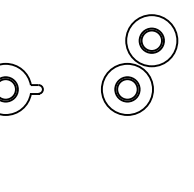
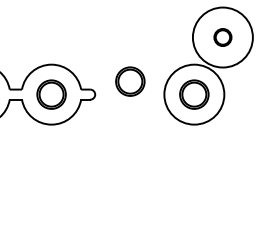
part: (151, 40) -> (222, 37), size x0.6
part: (72, 78) -> (130, 81), added

